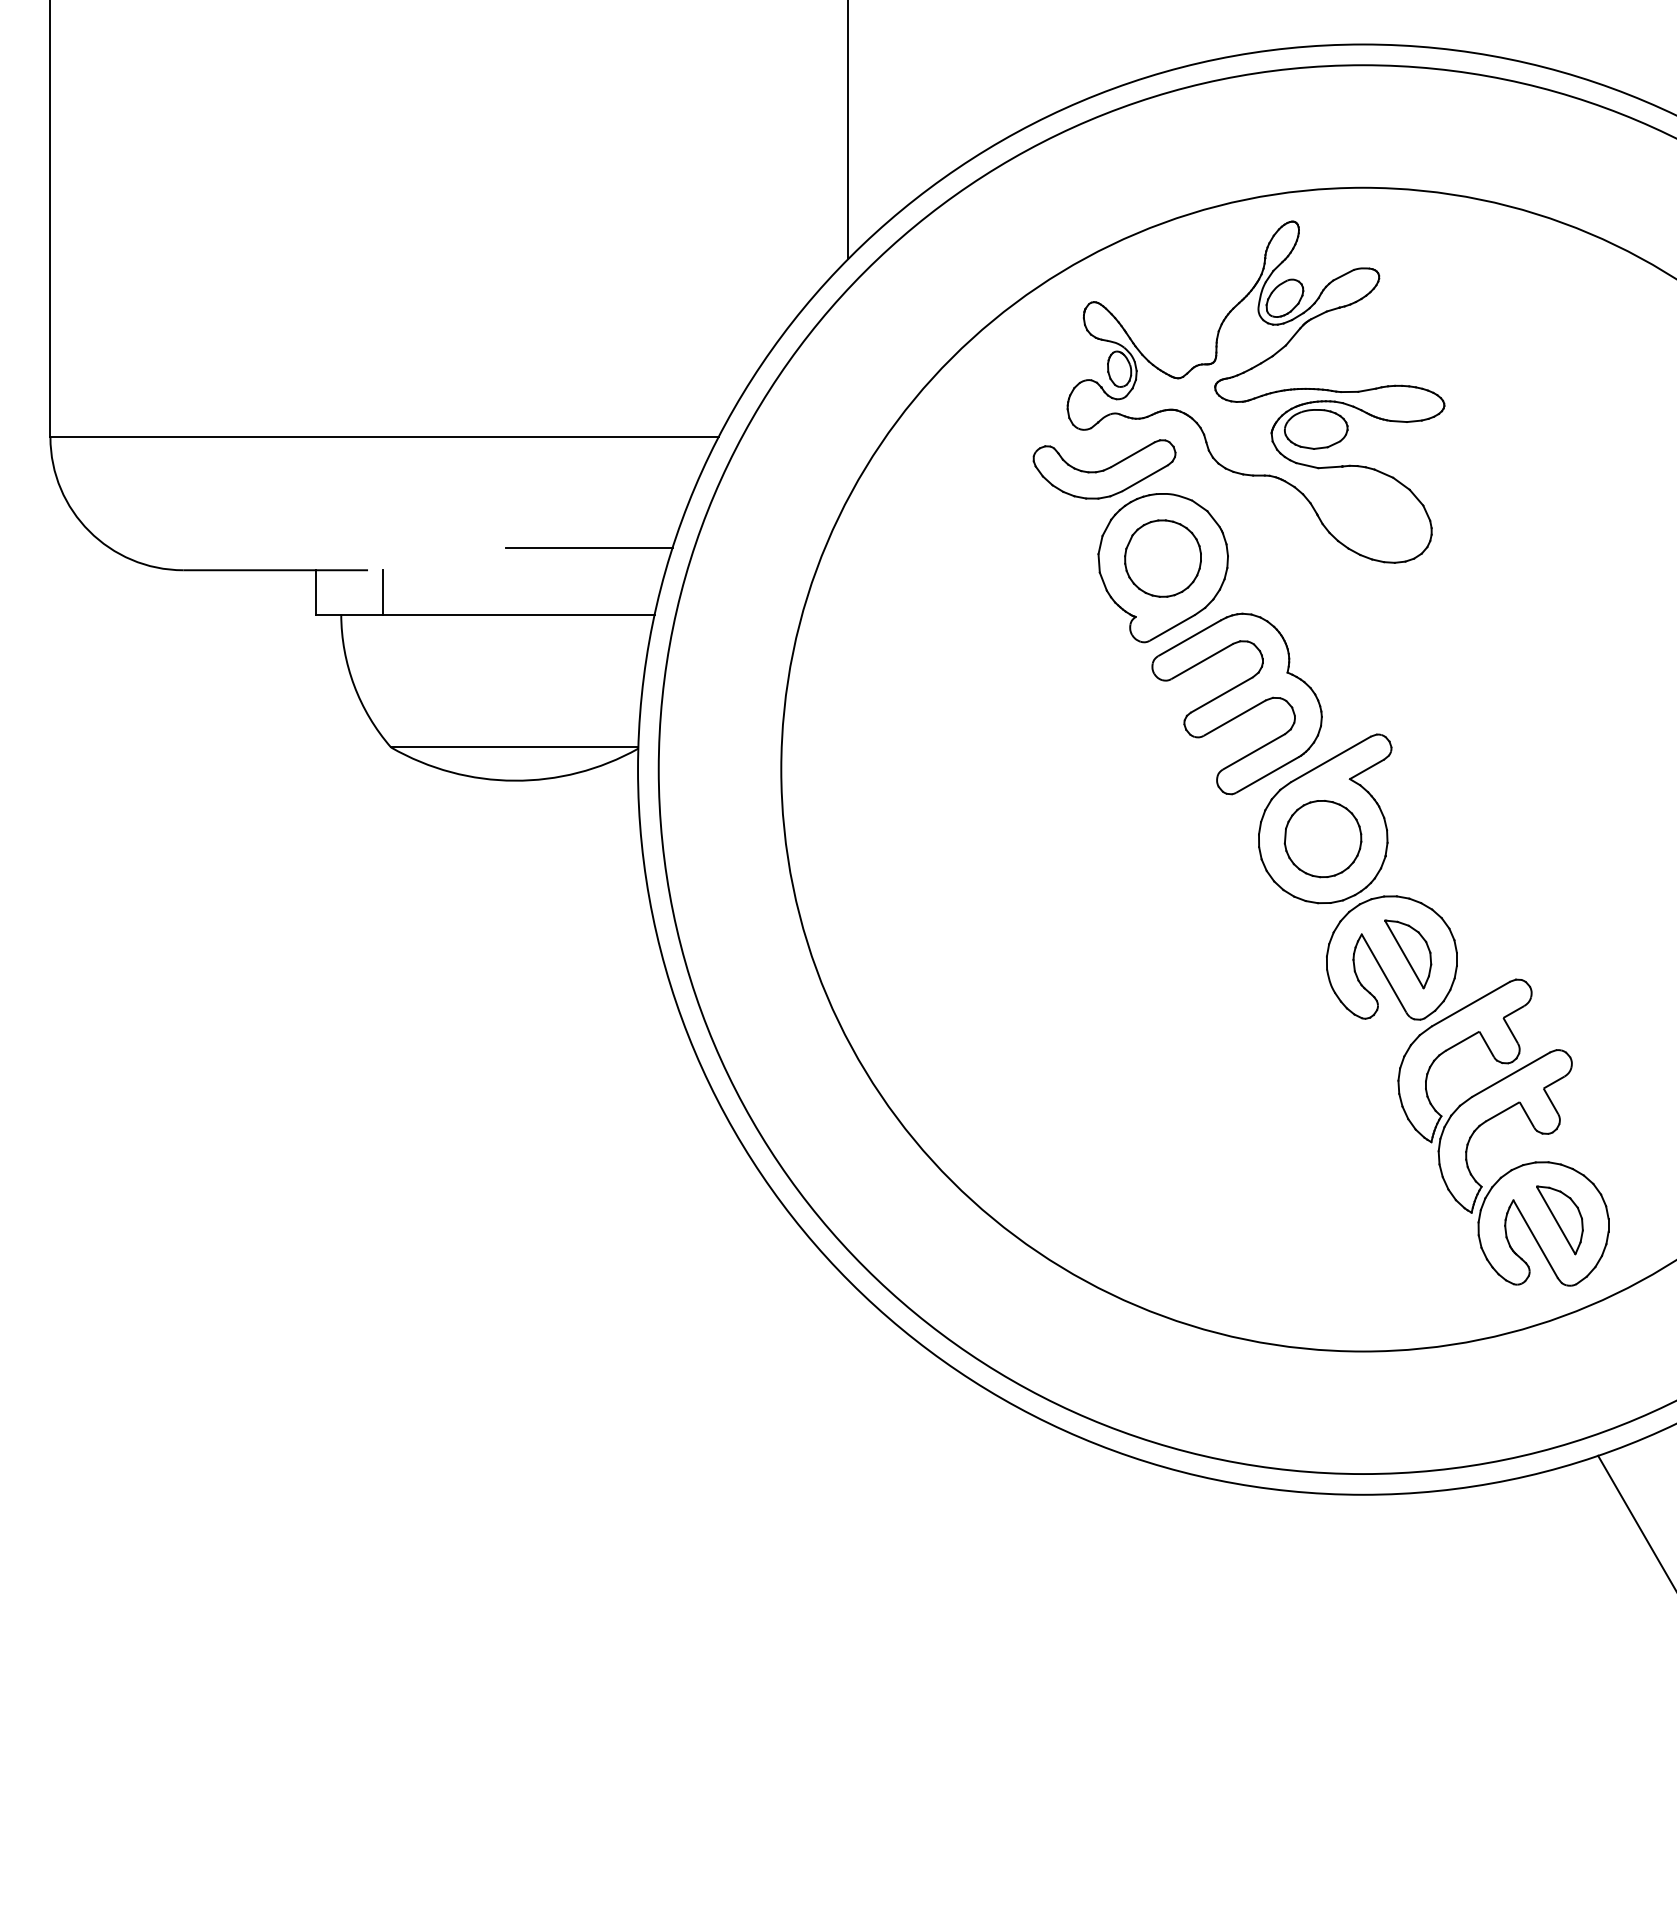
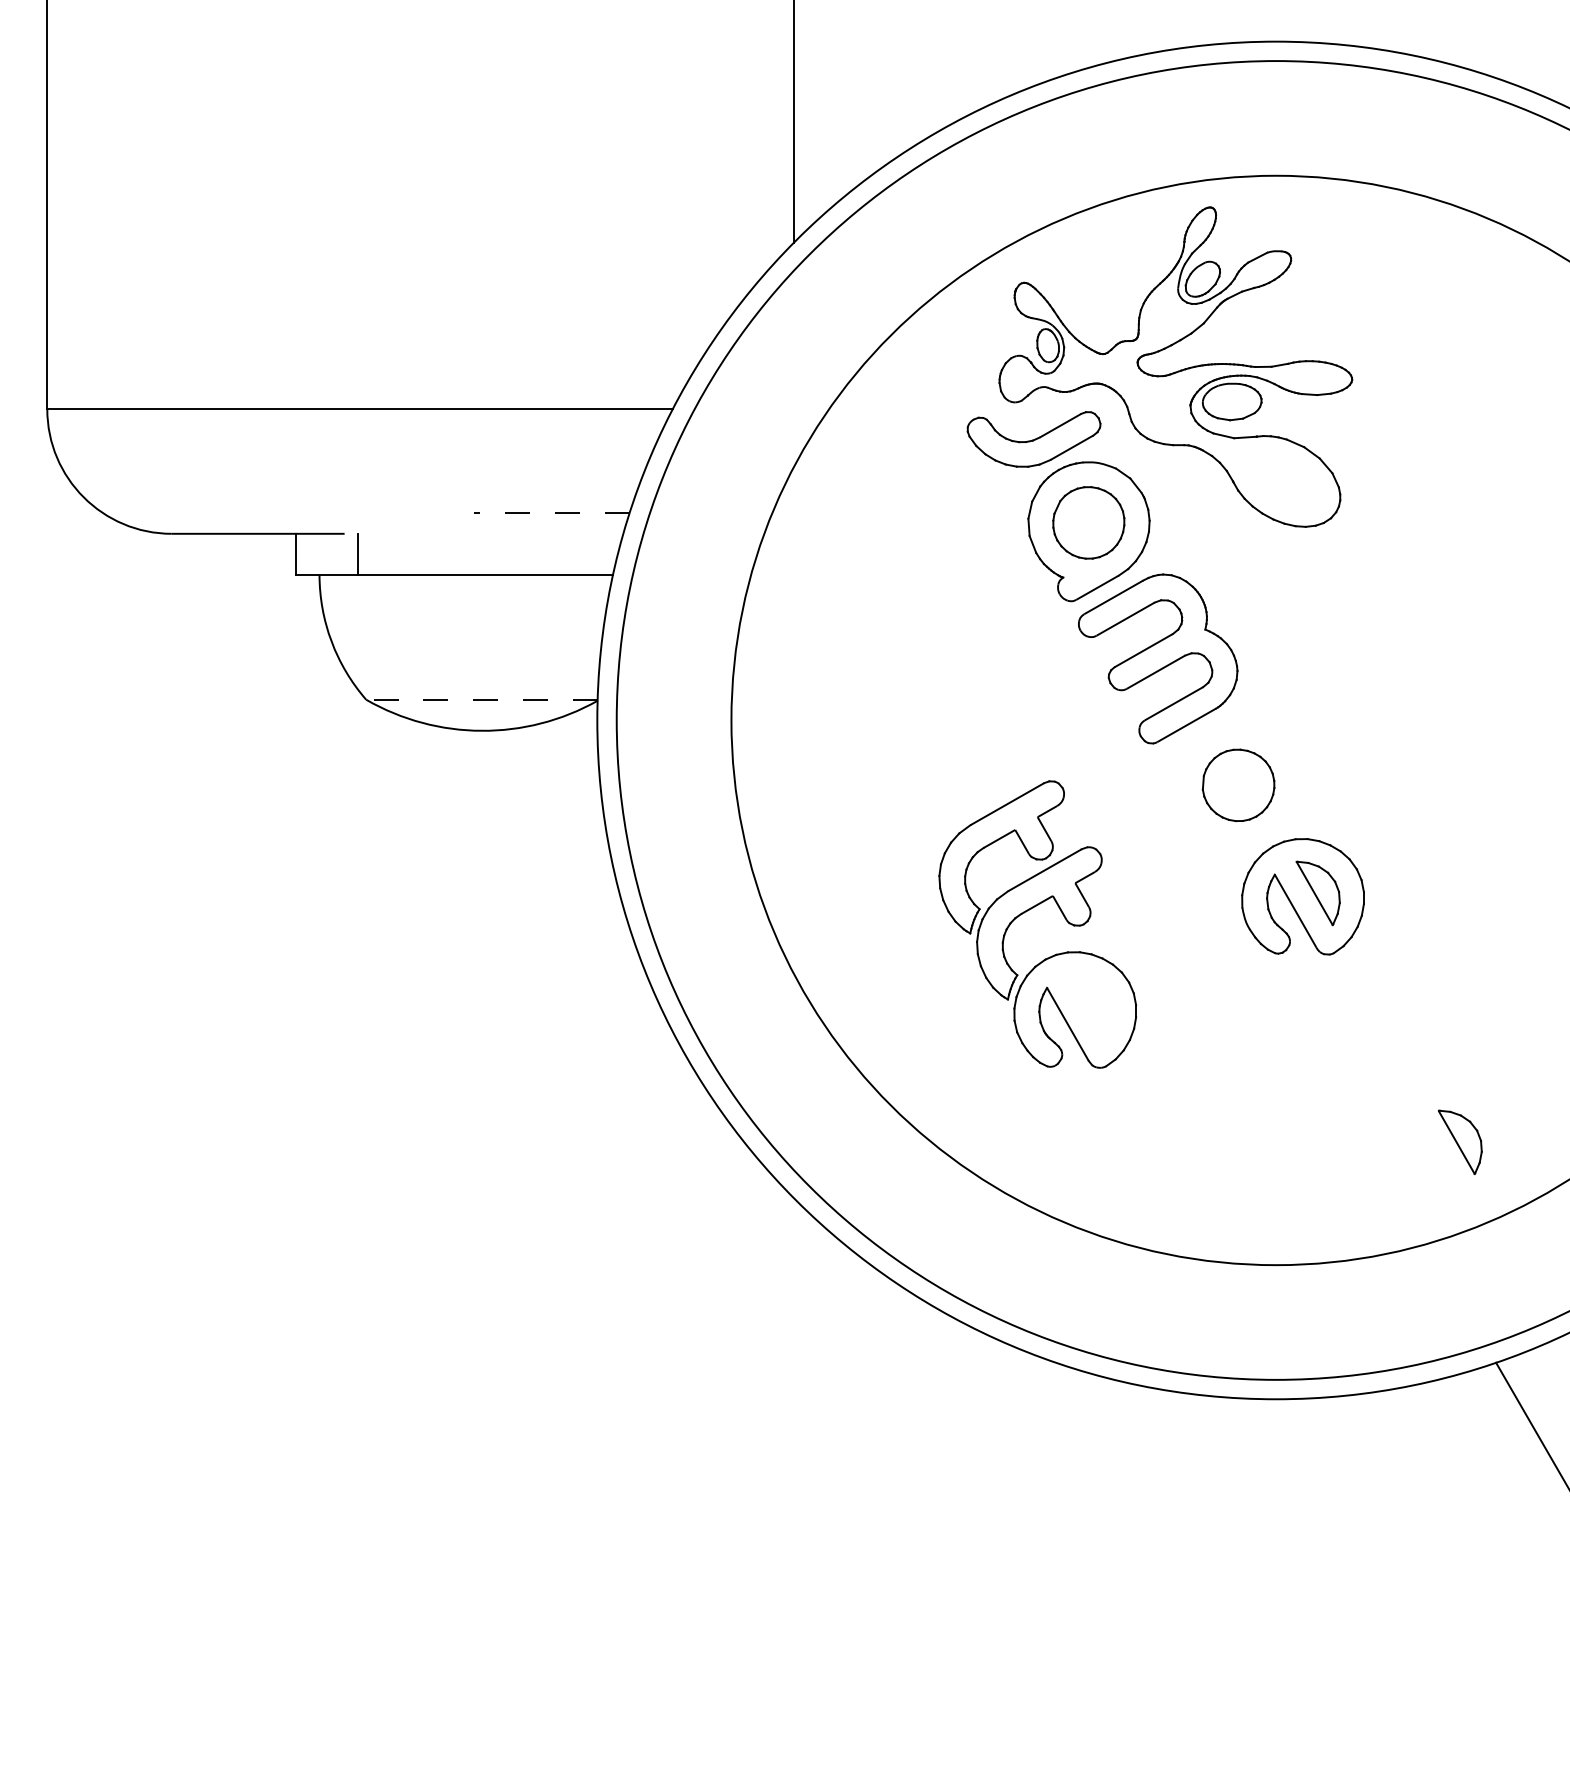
line: (589, 548) -> (551, 513), solid -> dashed
line: (514, 747) -> (481, 699), solid -> dashed
part: (1325, 818) -> (1240, 766), removed
part: (1495, 1117) -> (1030, 910), moved

